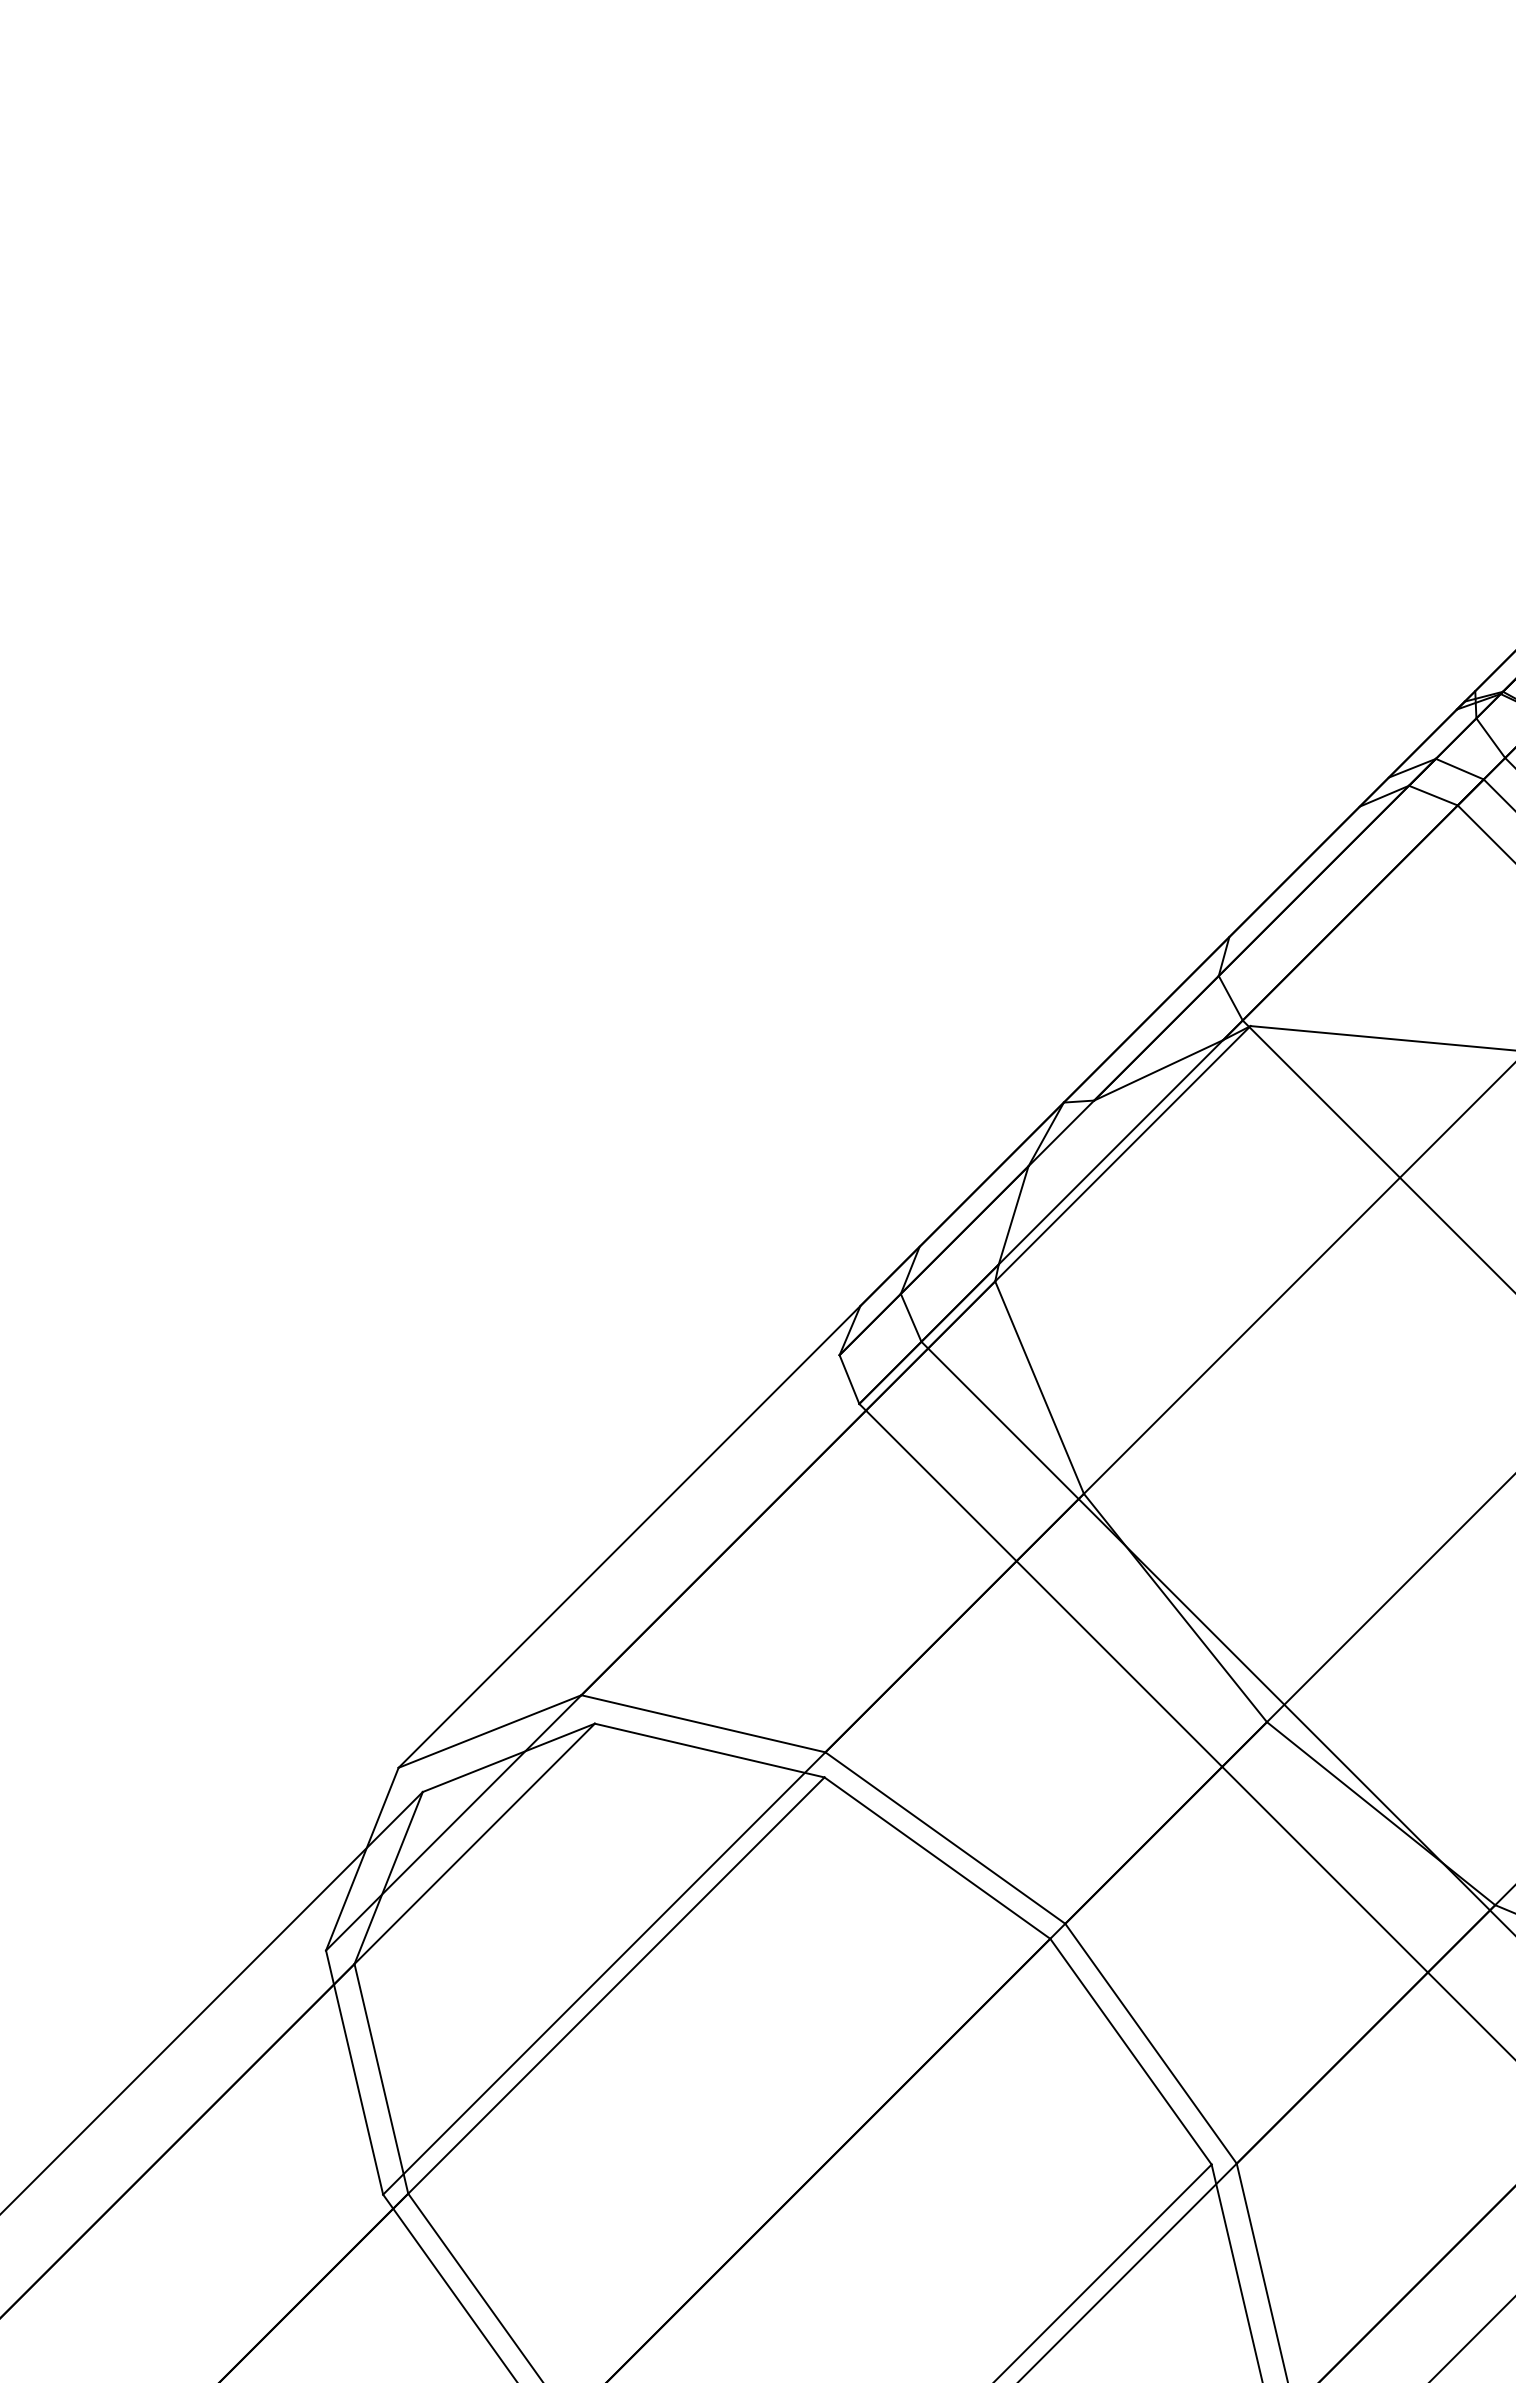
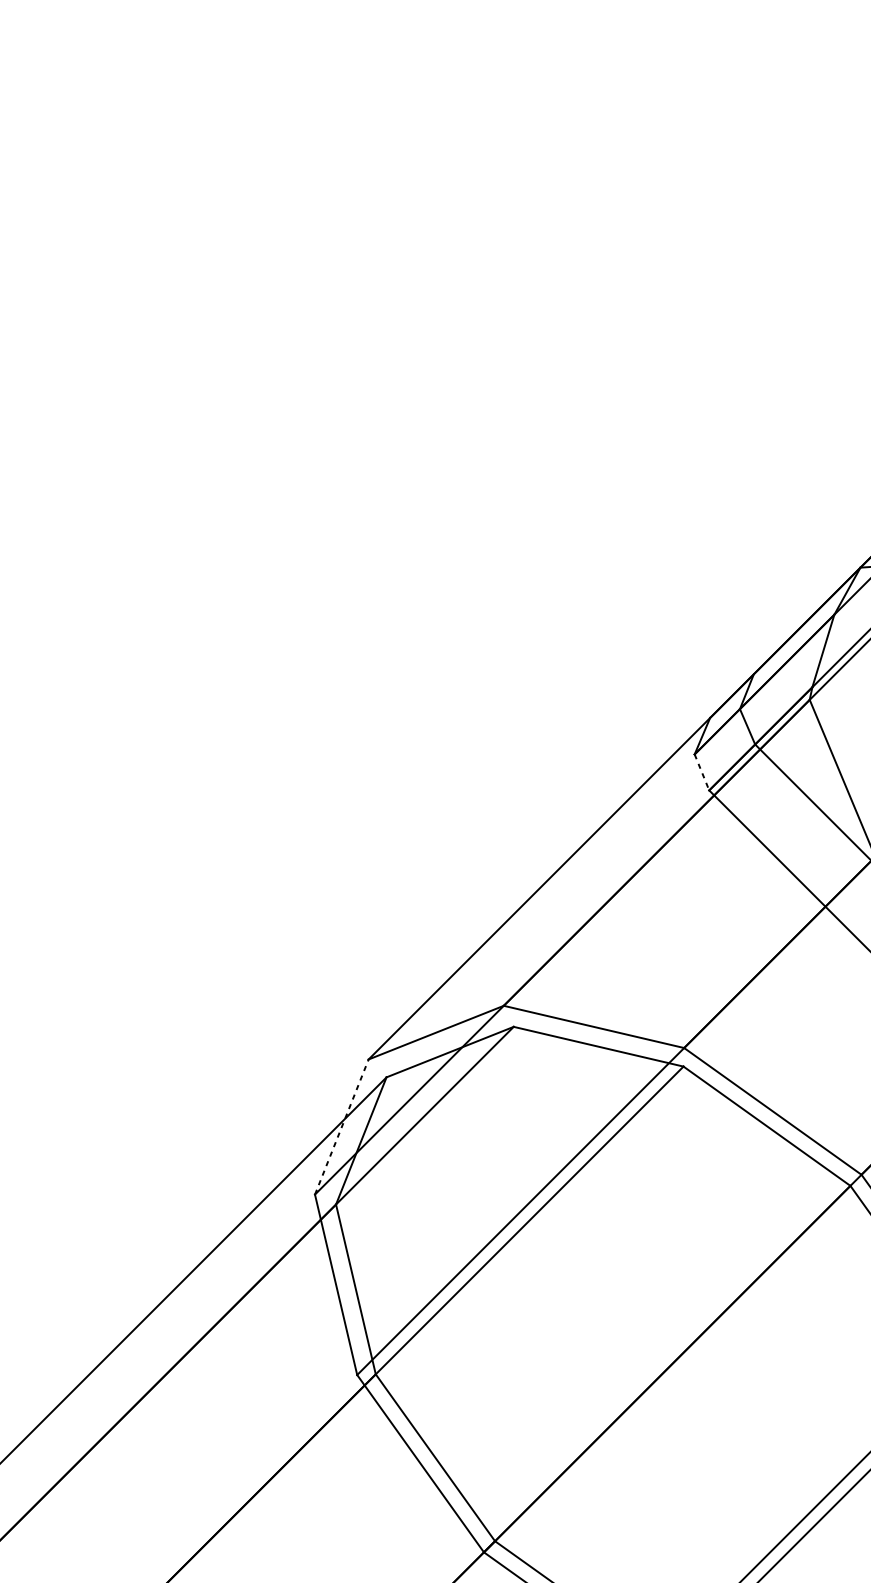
line: (849, 1380) -> (701, 773), solid -> dashed
line: (362, 1858) -> (341, 1126), solid -> dashed

